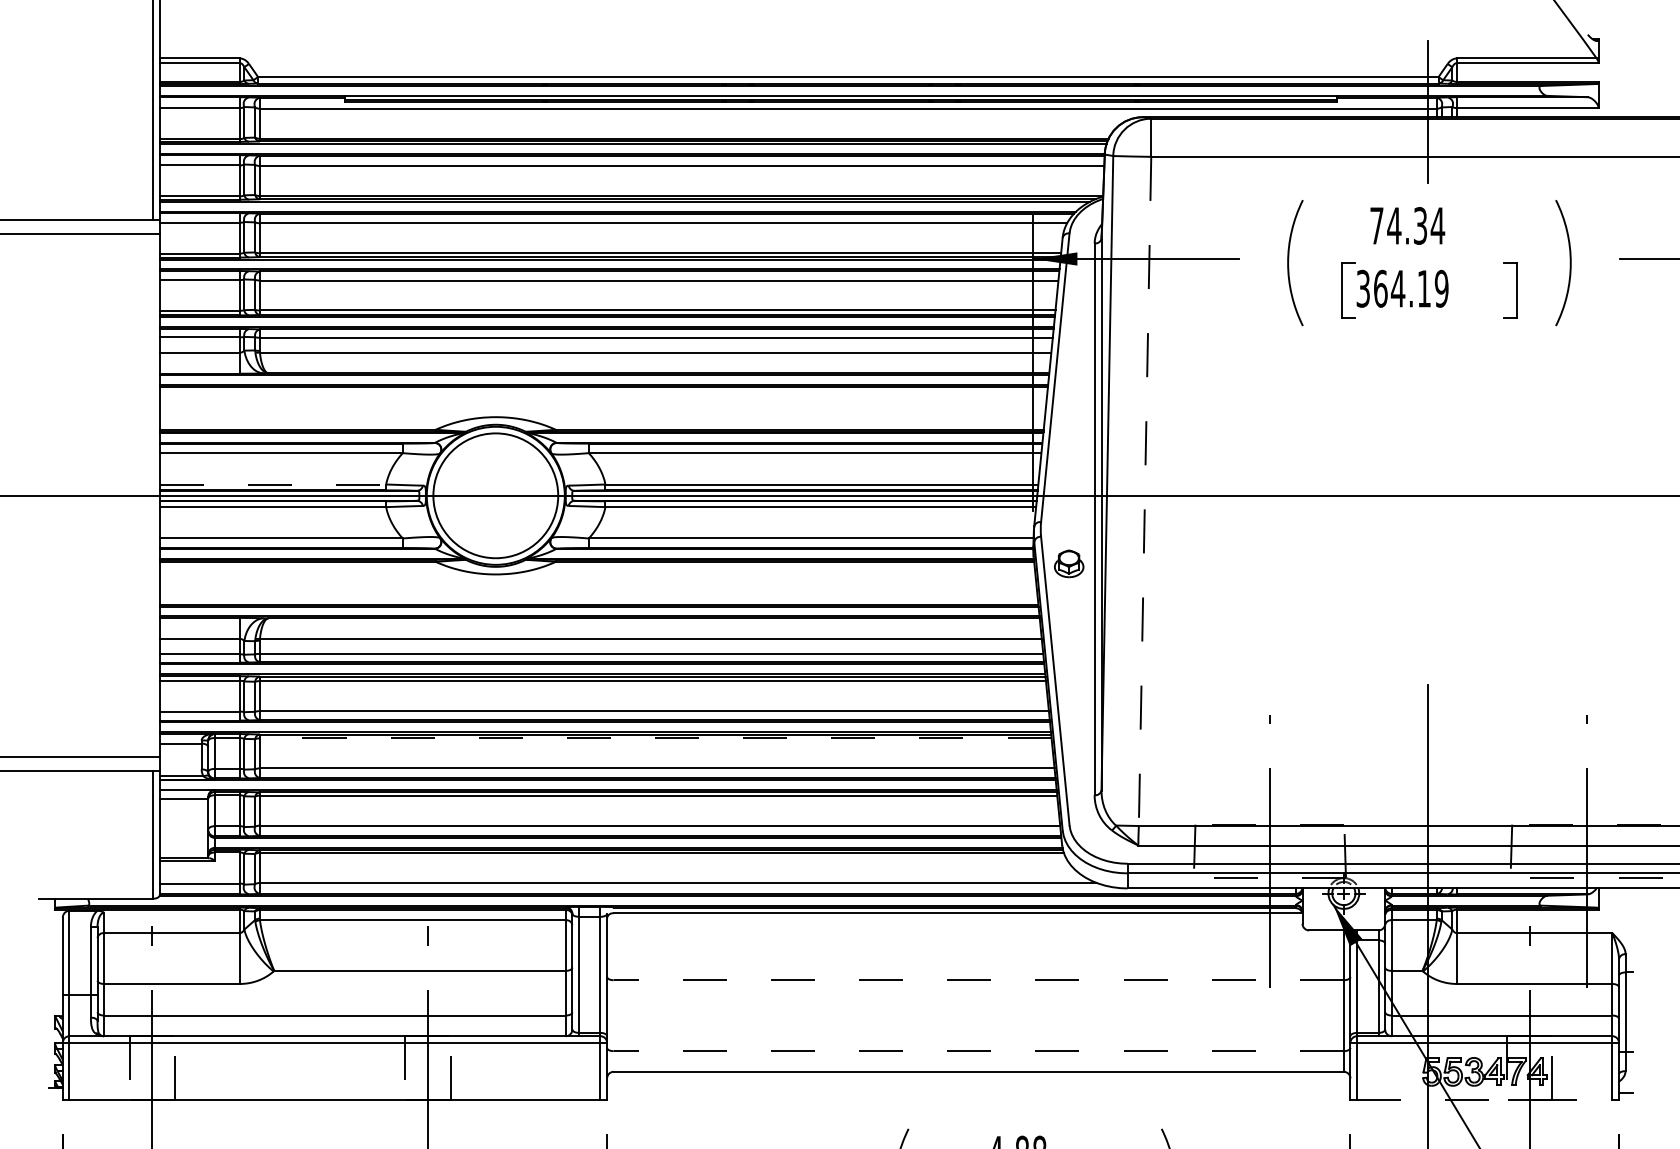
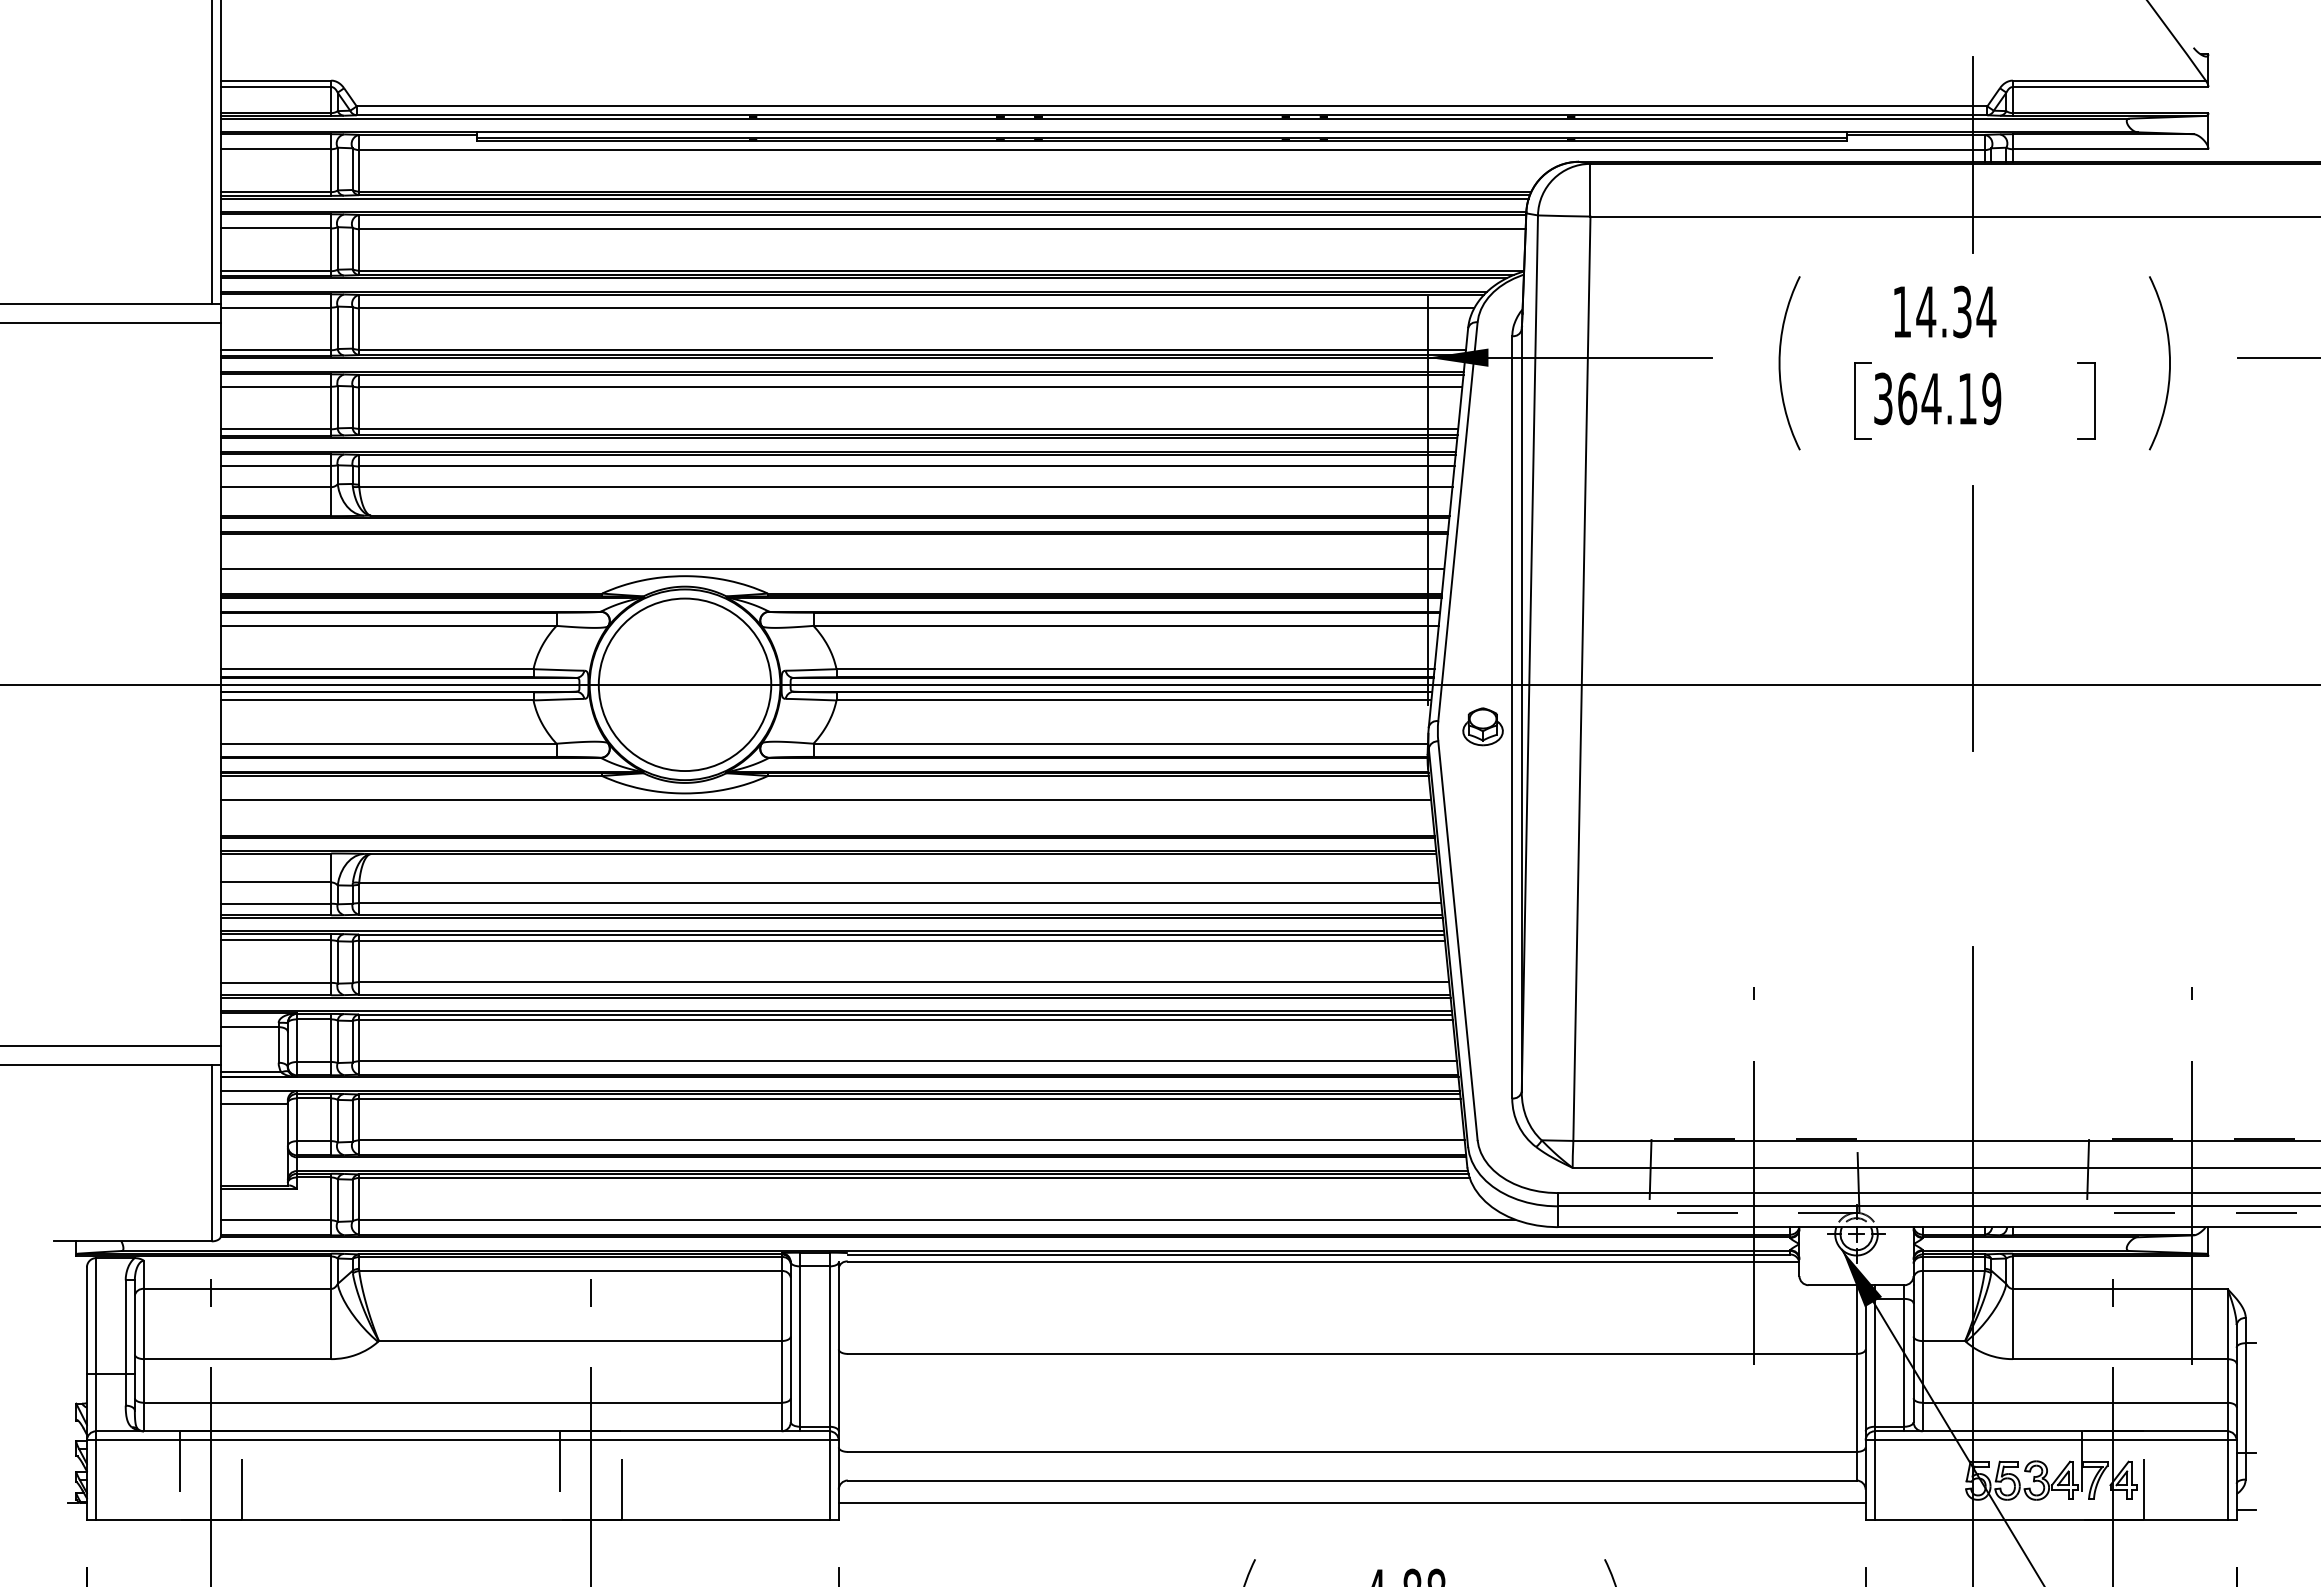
text: (1377, 225) -> (1902, 311), 74.34 -> 14.34
line: (602, 412) -> (832, 569), added
line: (1428, 447) -> (1973, 617), added
line: (273, 484) -> (377, 669), dashed -> solid
line: (1144, 491) -> (1581, 679), dashed -> solid
part: (1068, 563) -> (1482, 726), moved
line: (597, 579) -> (825, 800), added
line: (655, 738) -> (905, 1019), dashed -> solid
line: (978, 979) -> (1351, 1353), dashed -> solid
line: (978, 1050) -> (1351, 1451), dashed -> solid
line: (978, 1087) -> (1351, 1502), added
line: (1484, 1100) -> (2051, 1519), dashed -> solid

